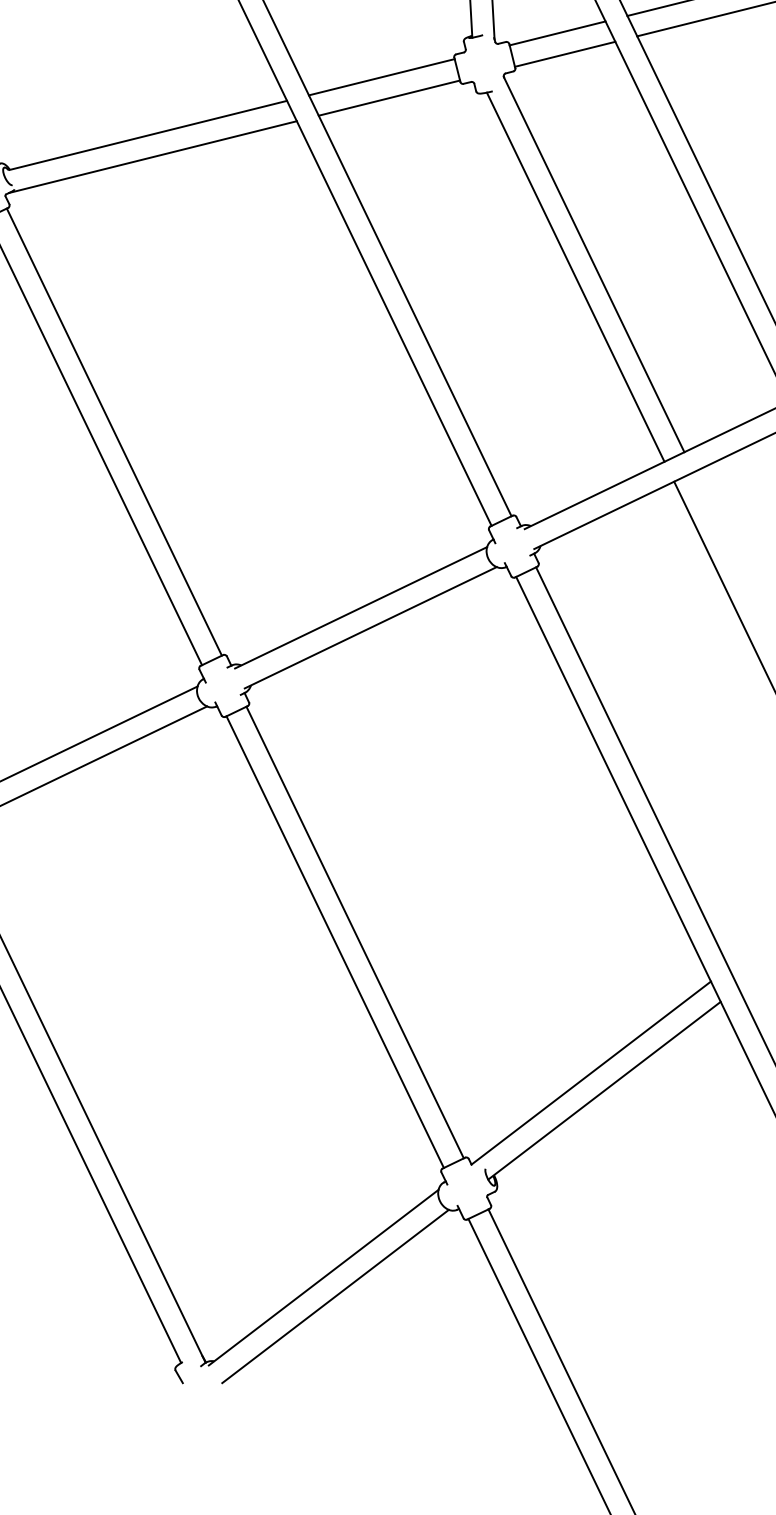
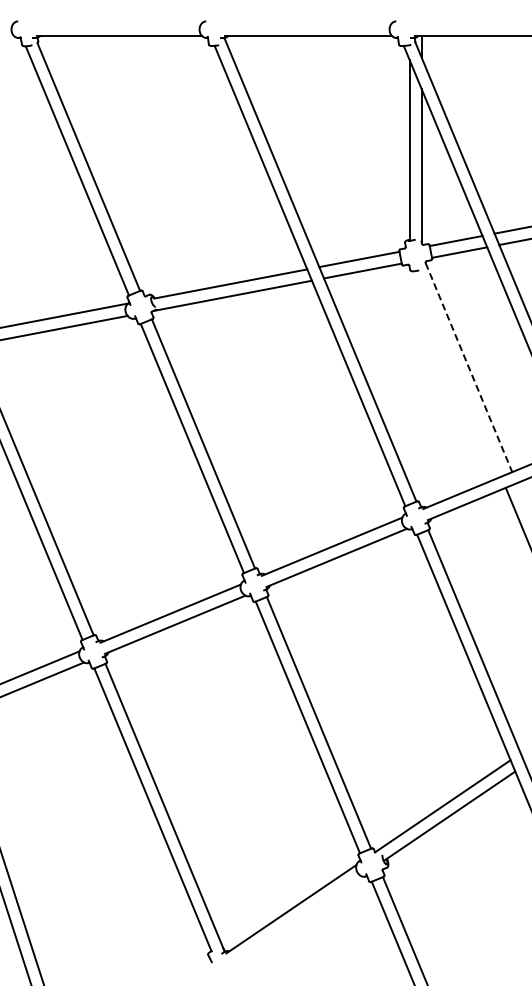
line: (595, 266) -> (469, 368), solid -> dashed
line: (575, 276) -> (458, 373), removed
line: (335, 1295) -> (297, 919), removed

